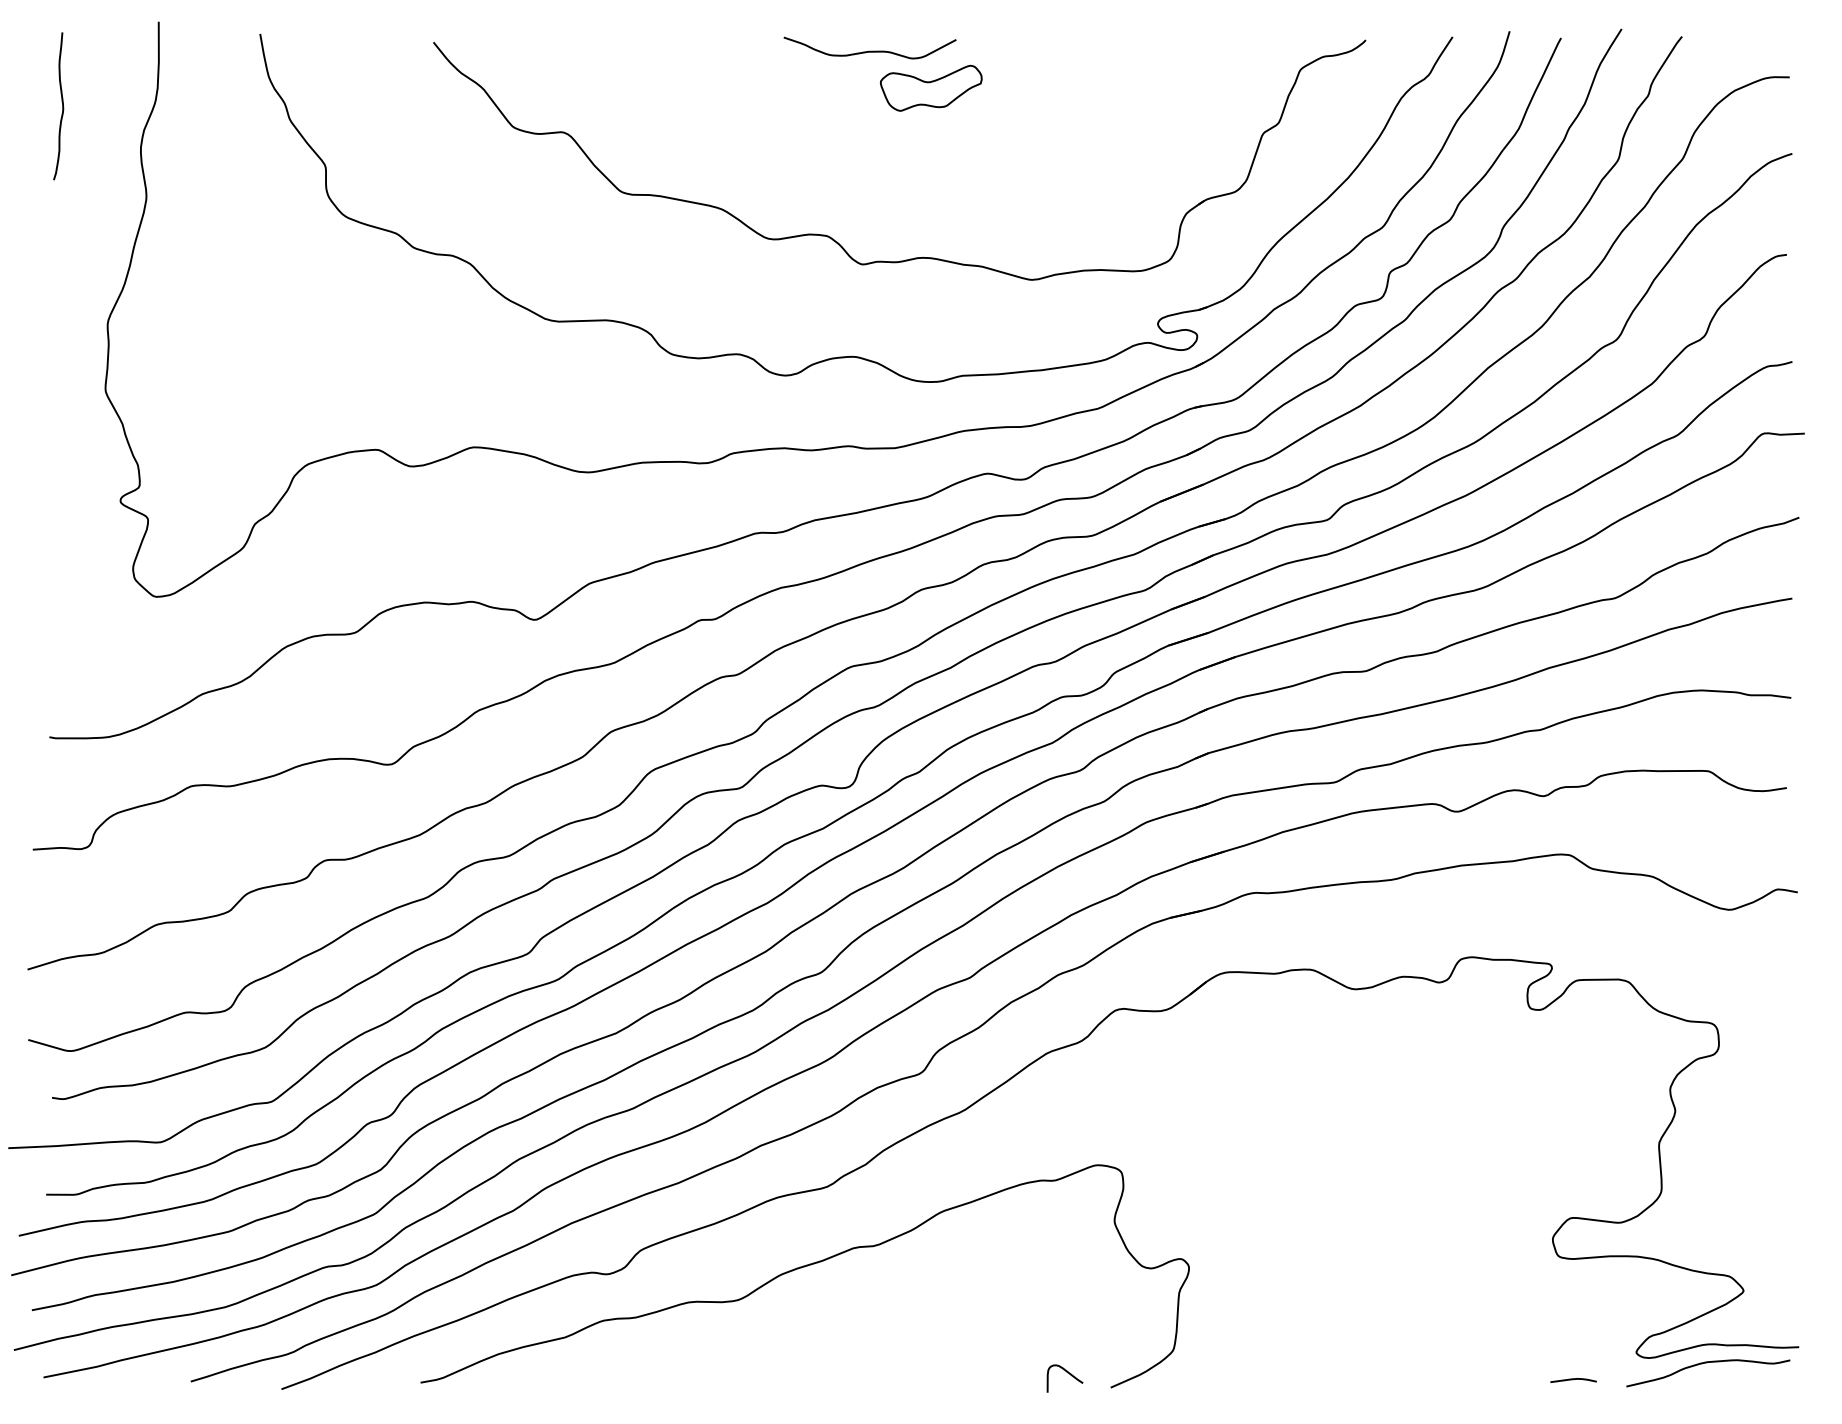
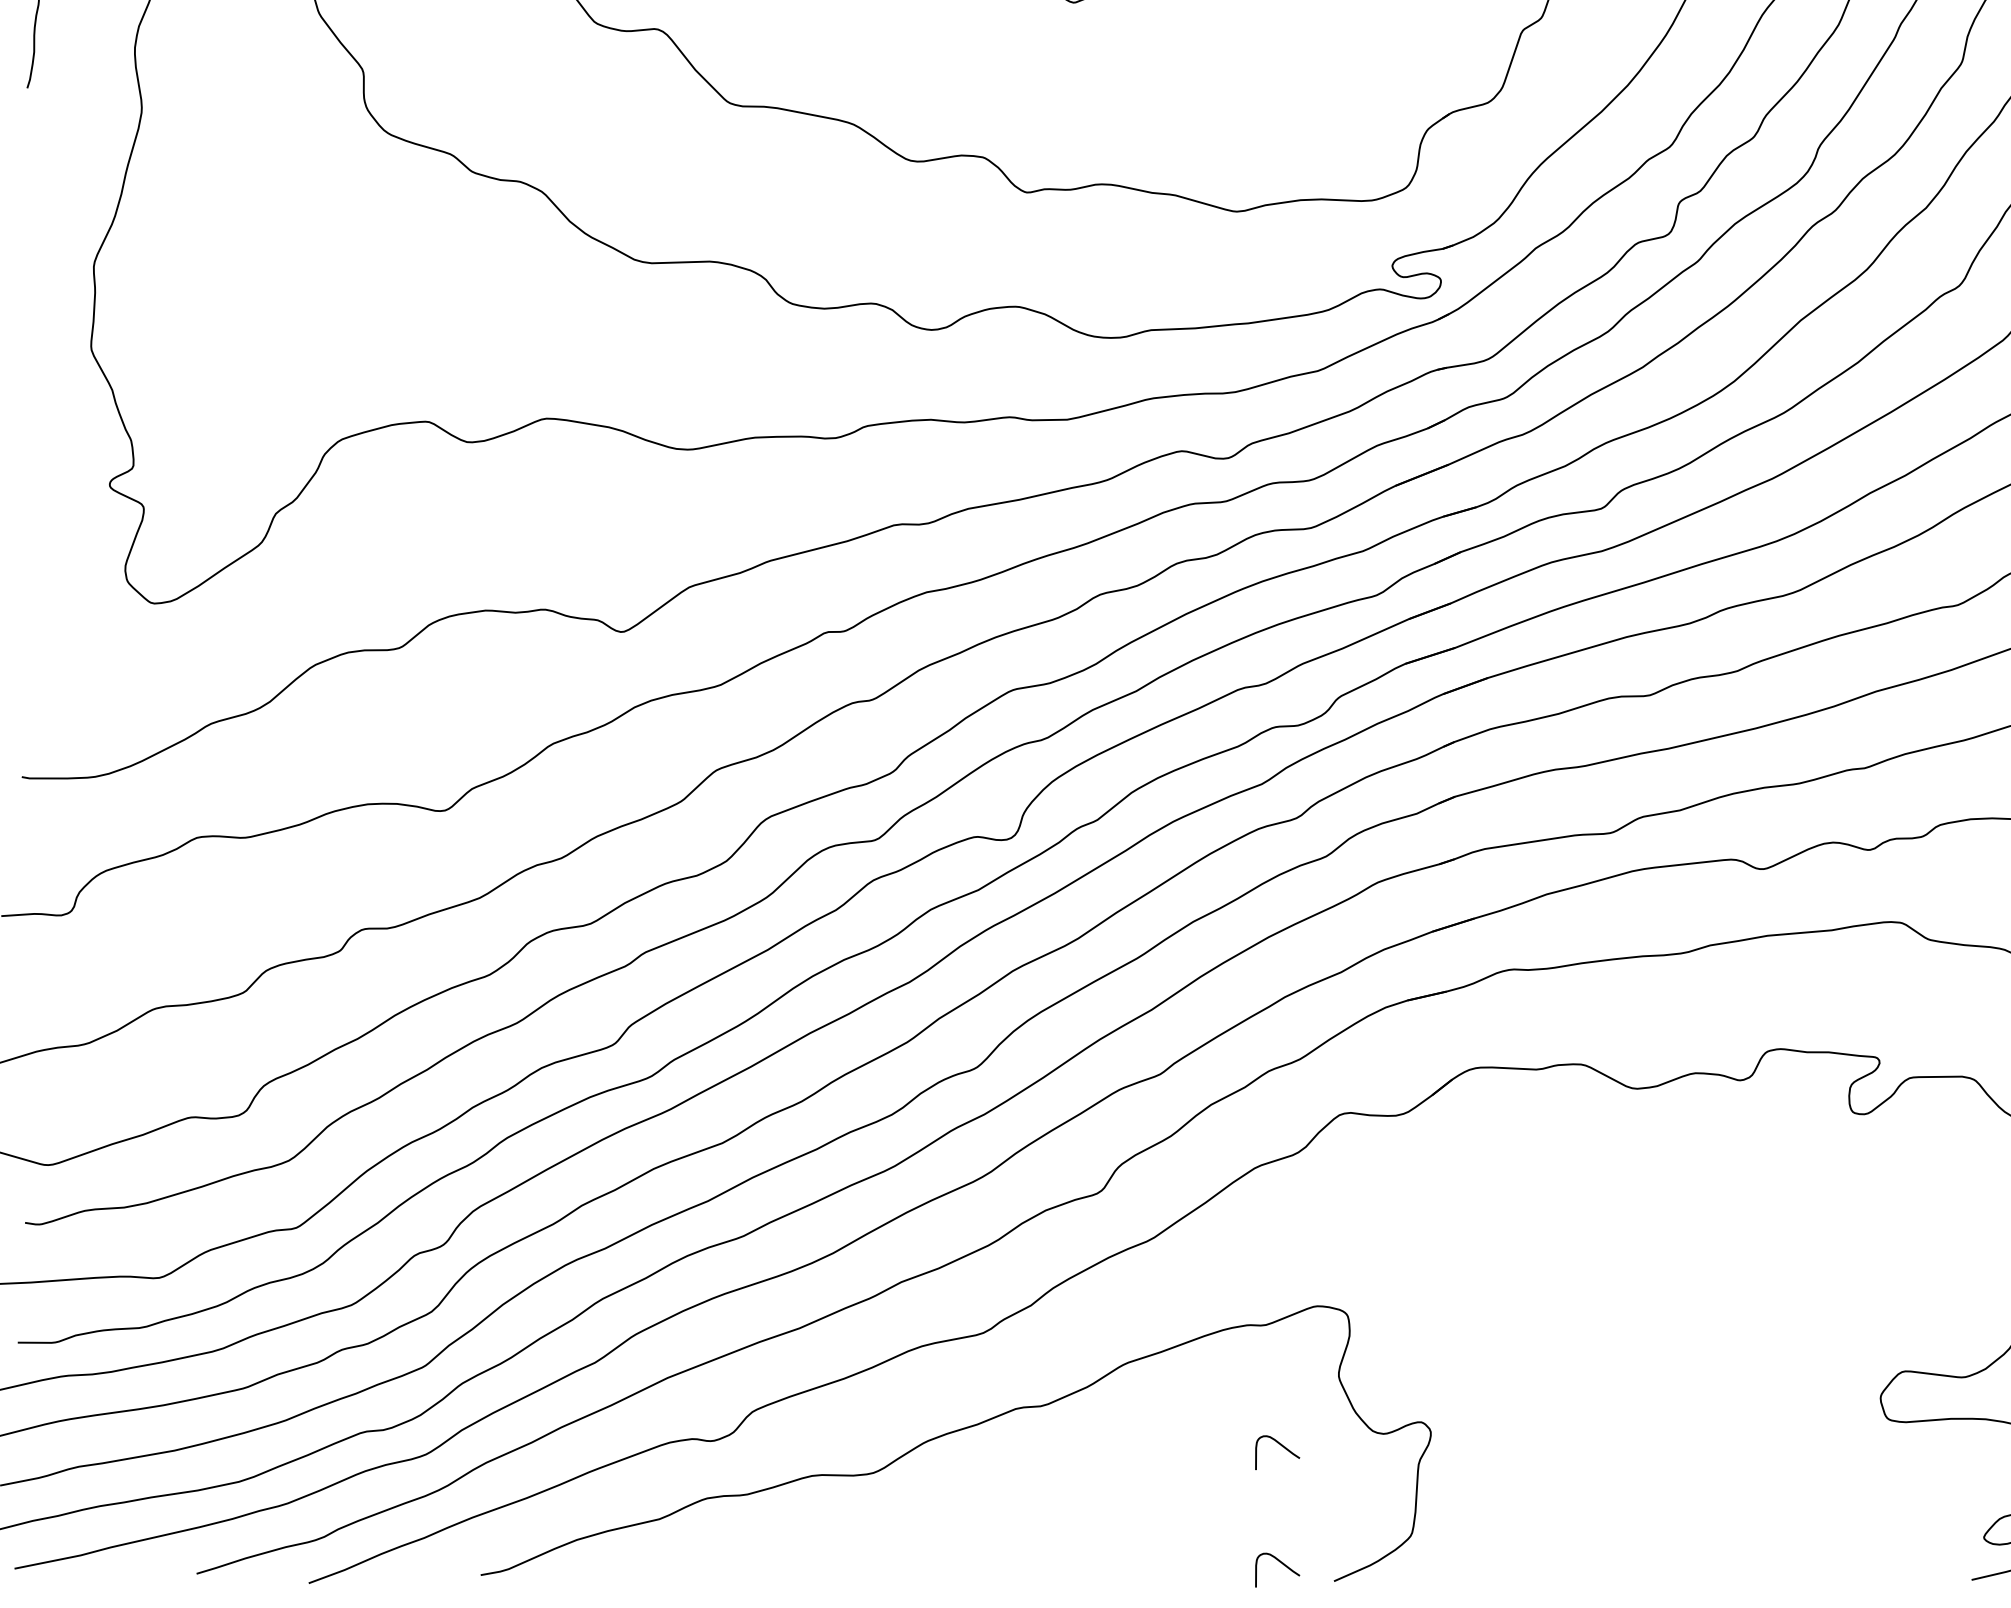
curve: (1067, 1278) -> (1280, 1446), added
curve: (1573, 1380) -> (1906, 1572), removed

